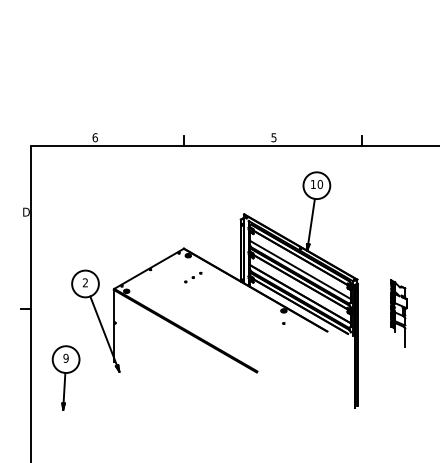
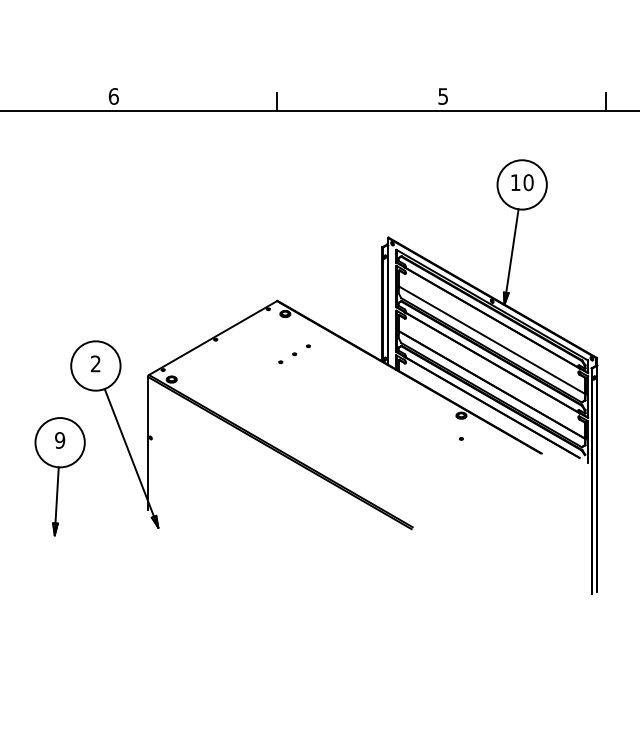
part: (65, 377) -> (58, 475), moved

